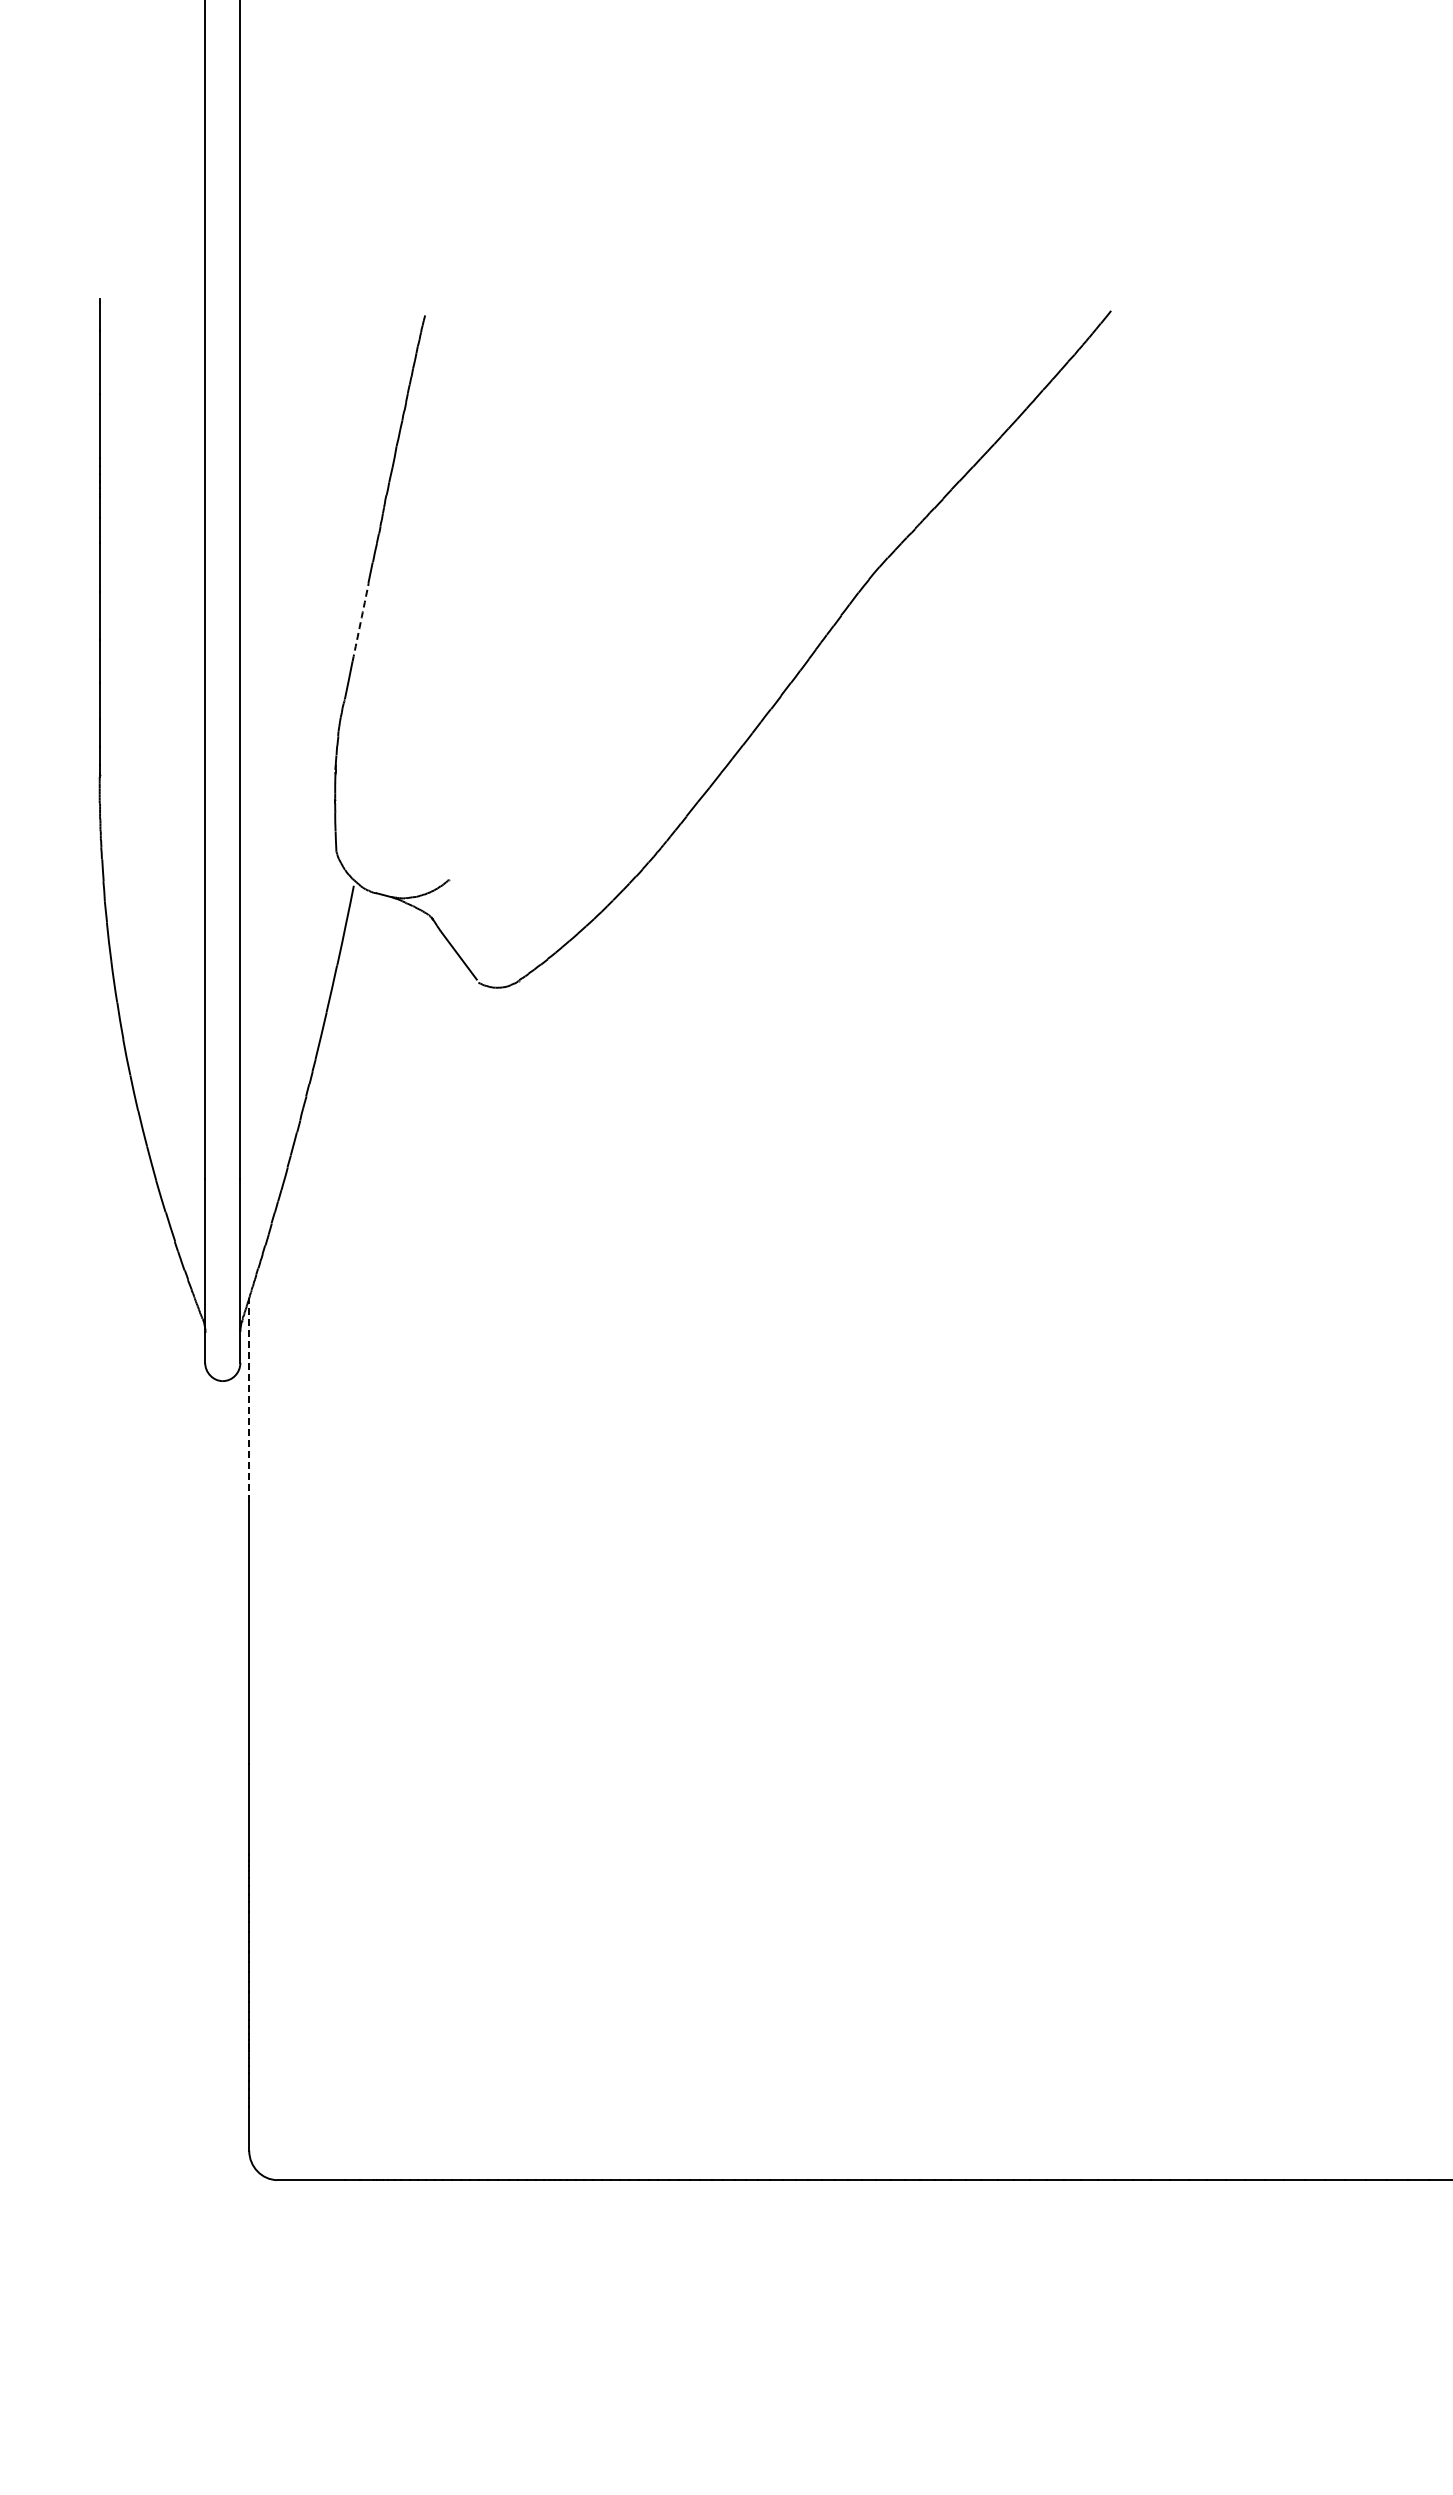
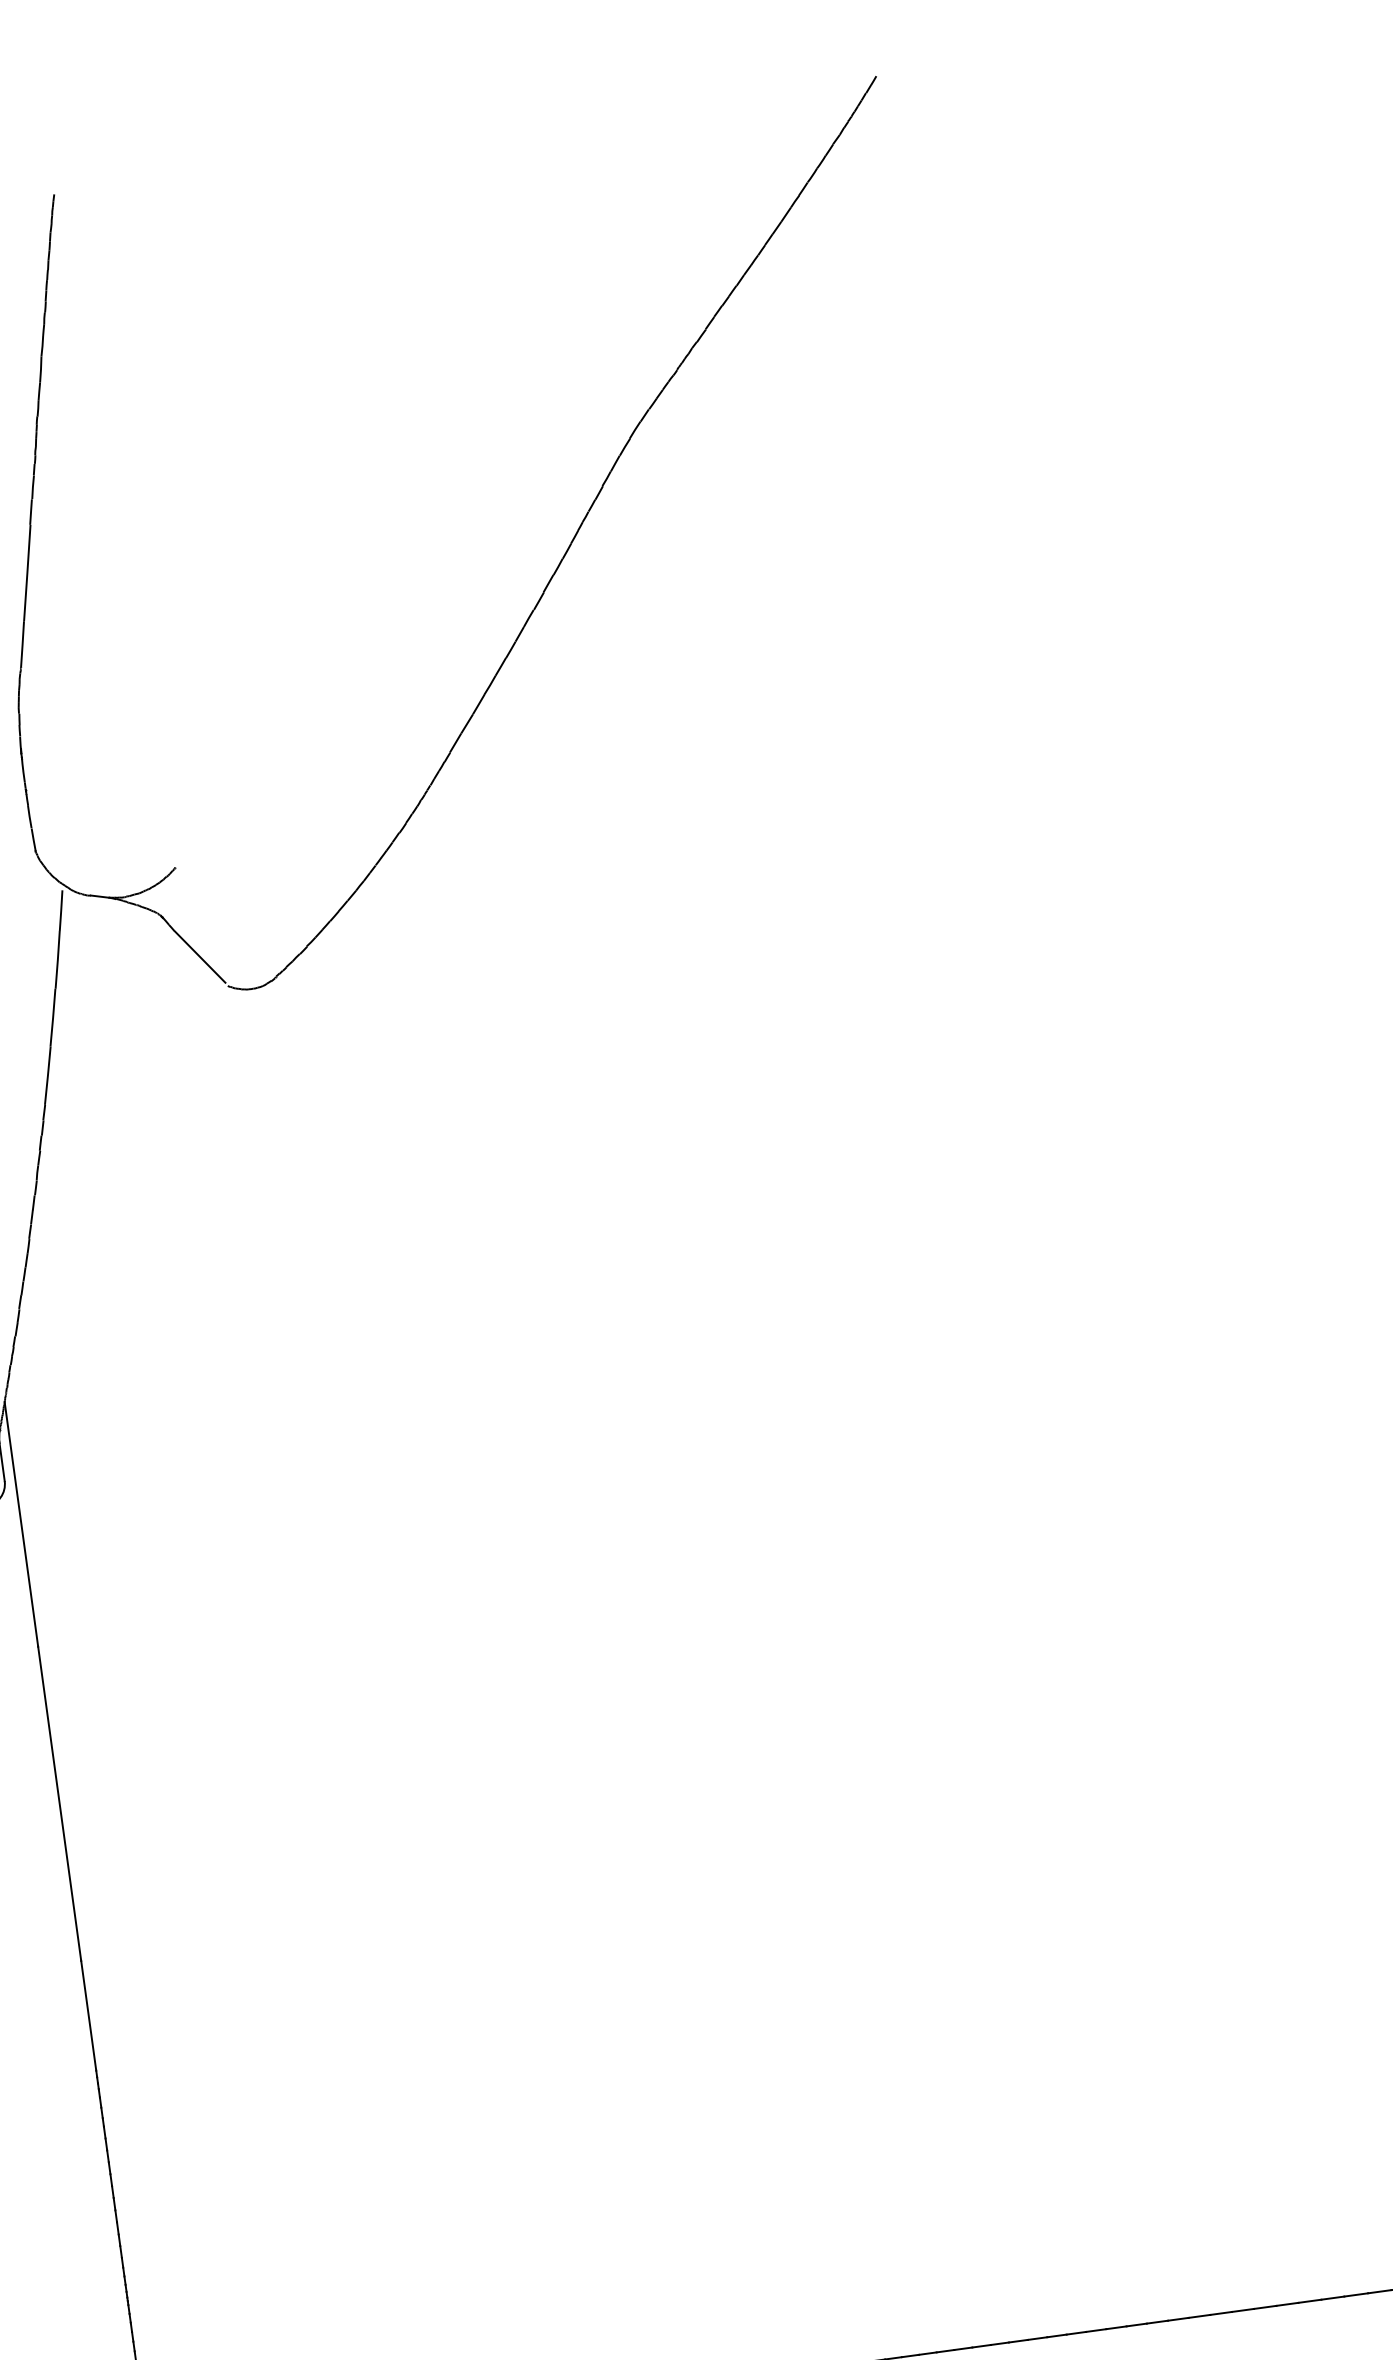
arc: (360, 622) -> (27, 573), dashed -> solid
line: (249, 1400) -> (21, 1524), dashed -> solid

